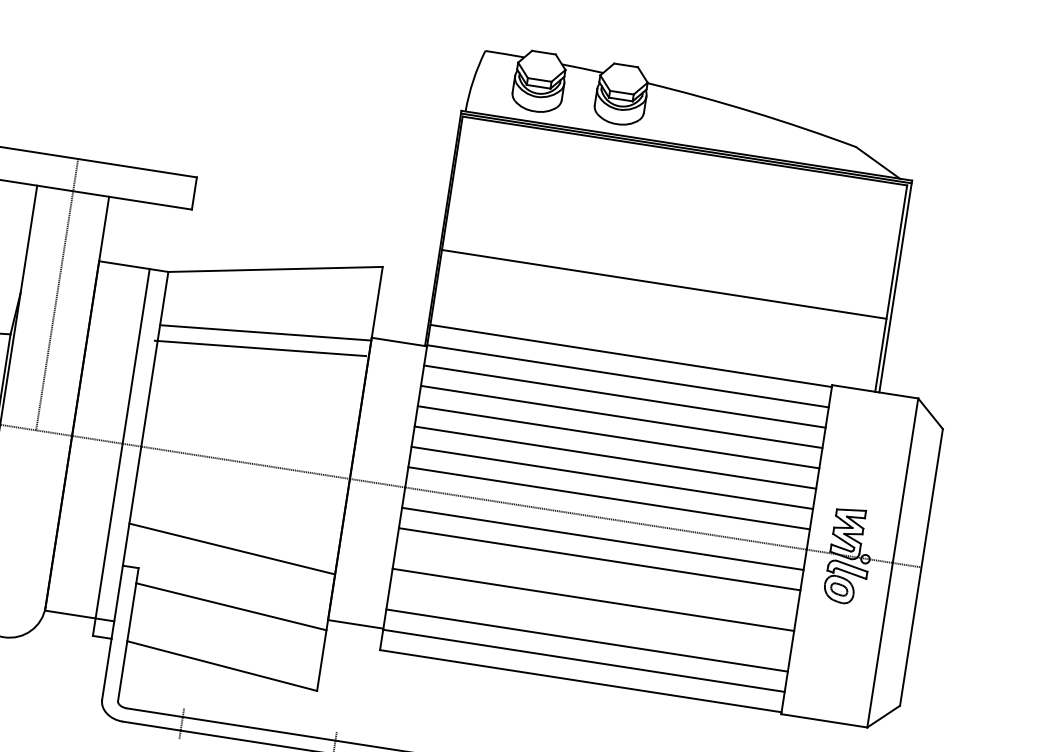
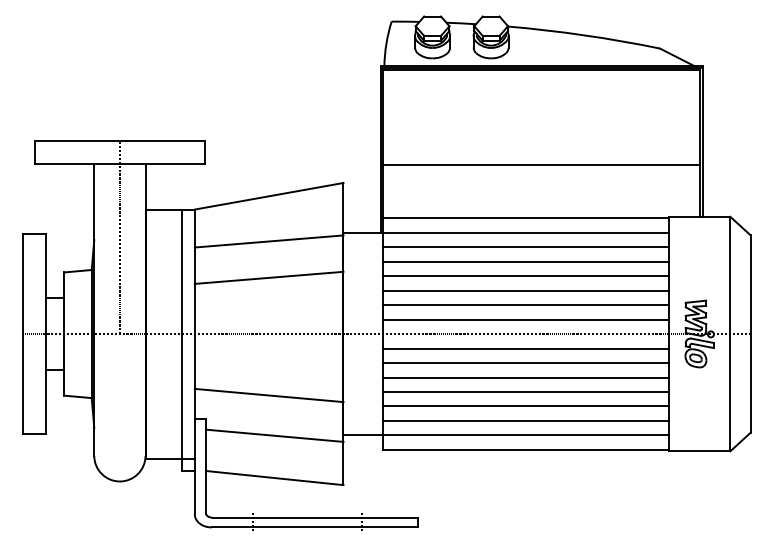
line: (259, 347) -> (268, 277), moved
line: (595, 579) -> (525, 377), added
line: (589, 620) -> (525, 406), added

